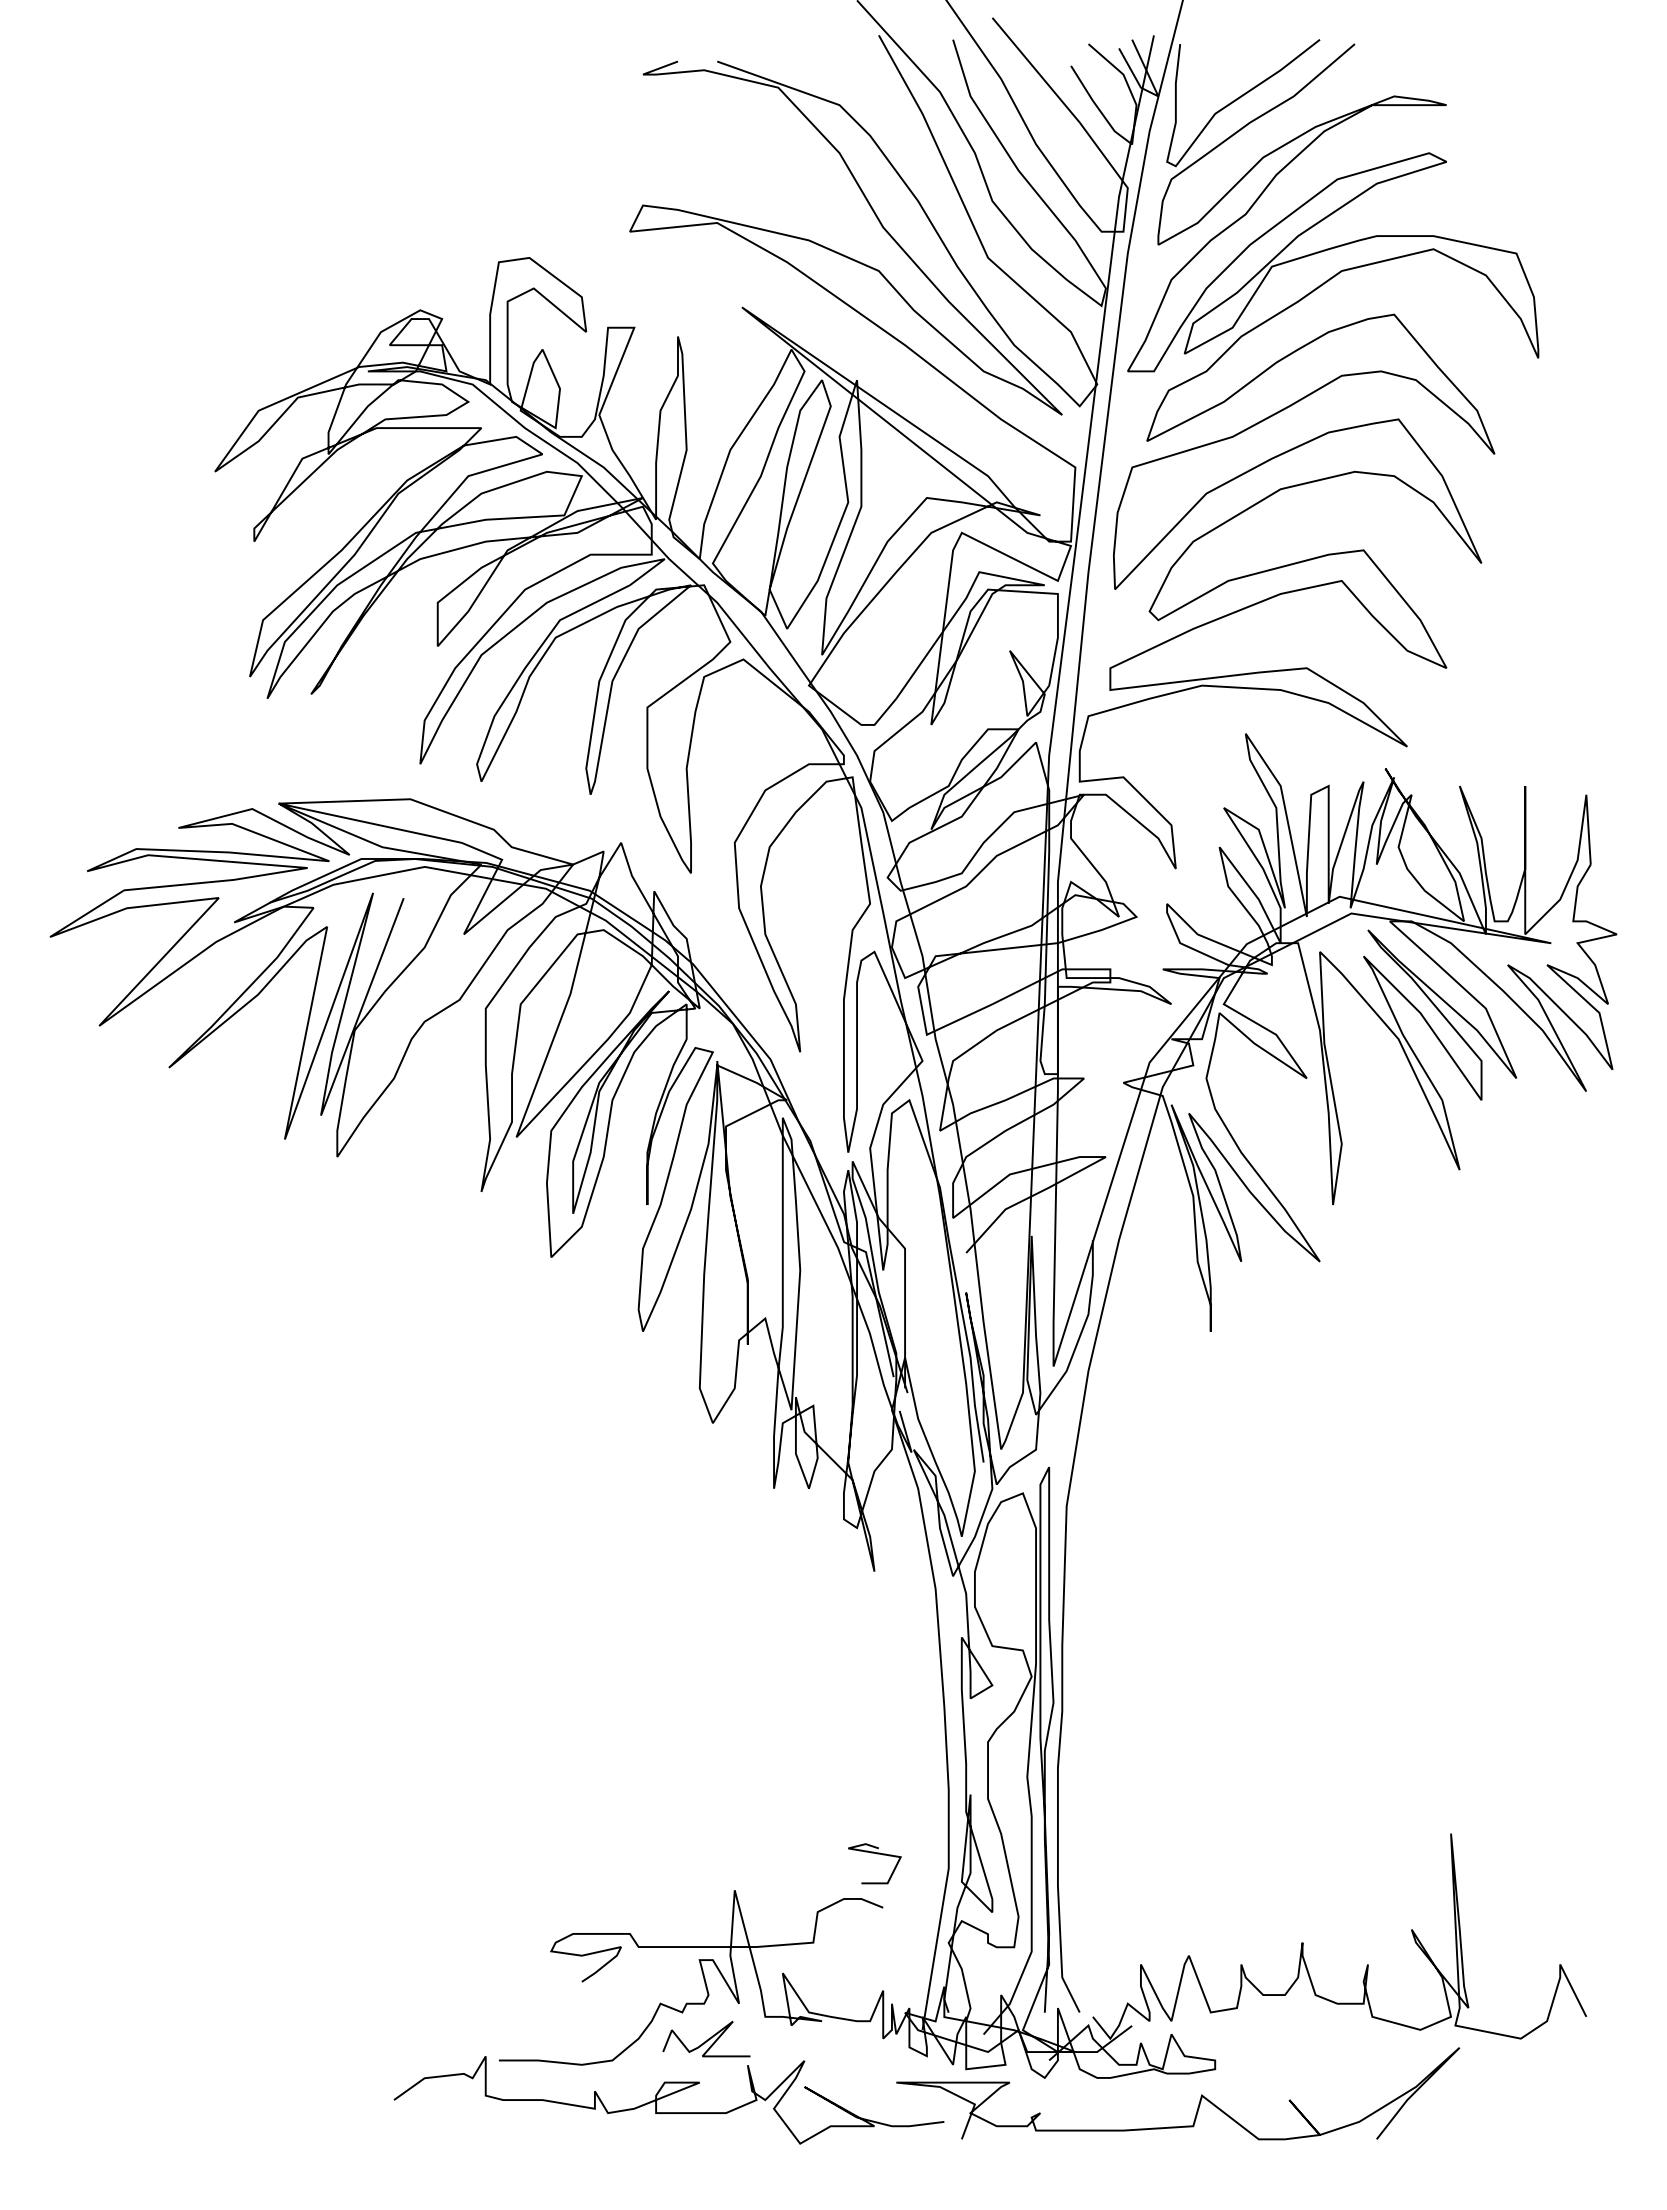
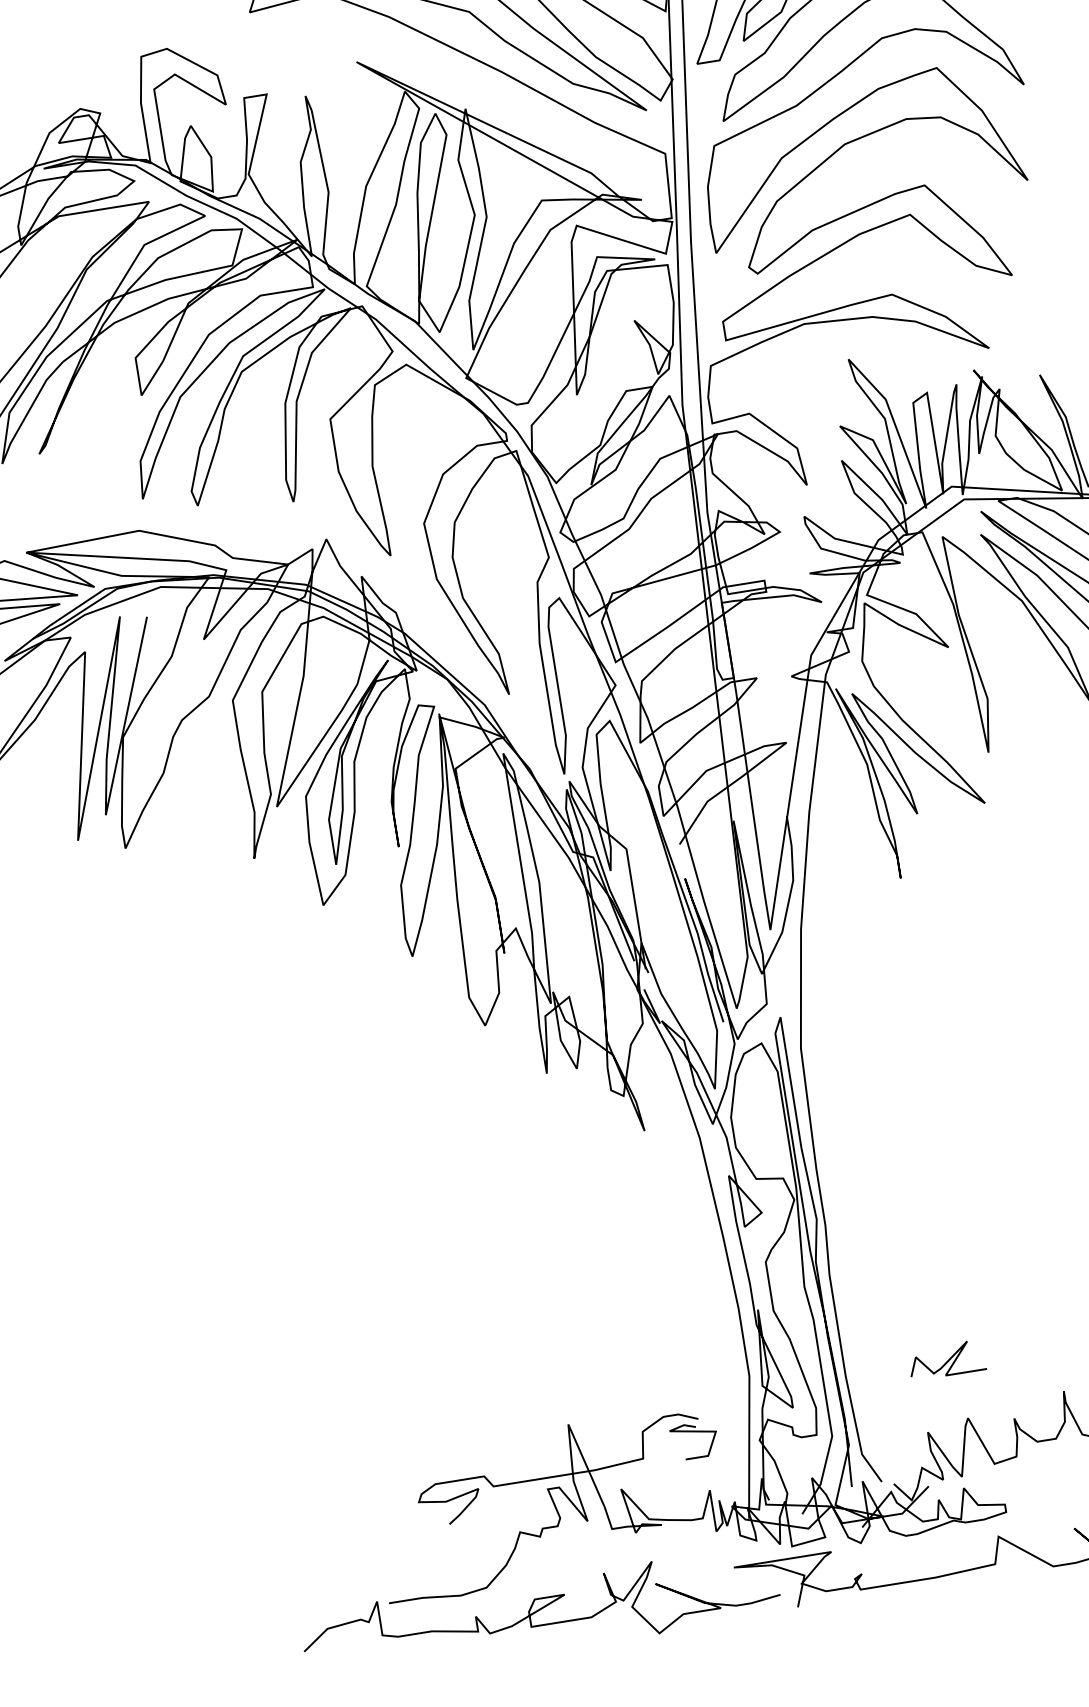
curve: (876, 1854) -> (694, 1432), moved
curve: (707, 2039) -> (947, 1360), moved

